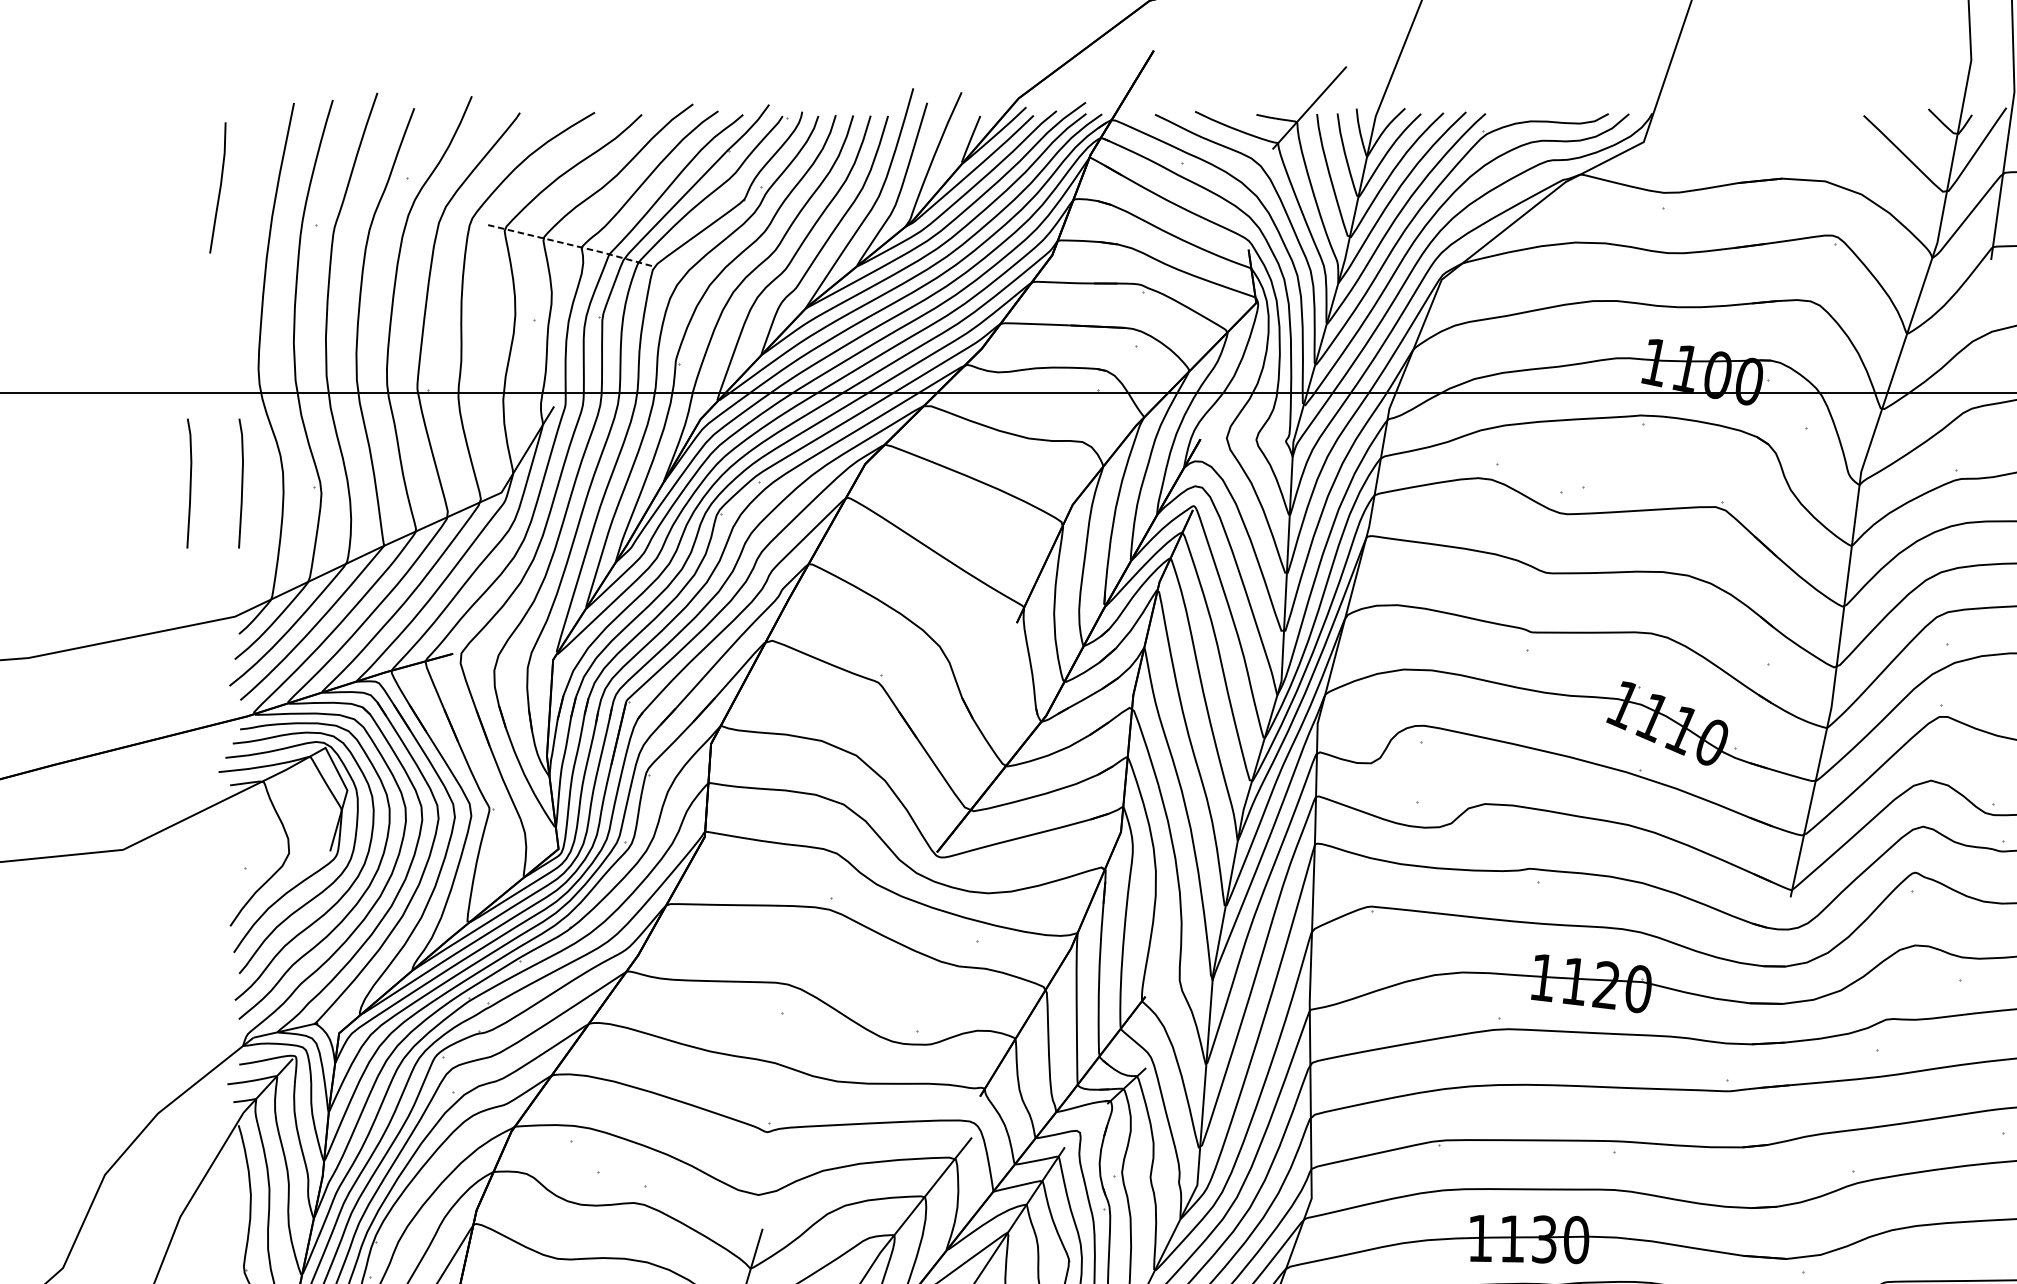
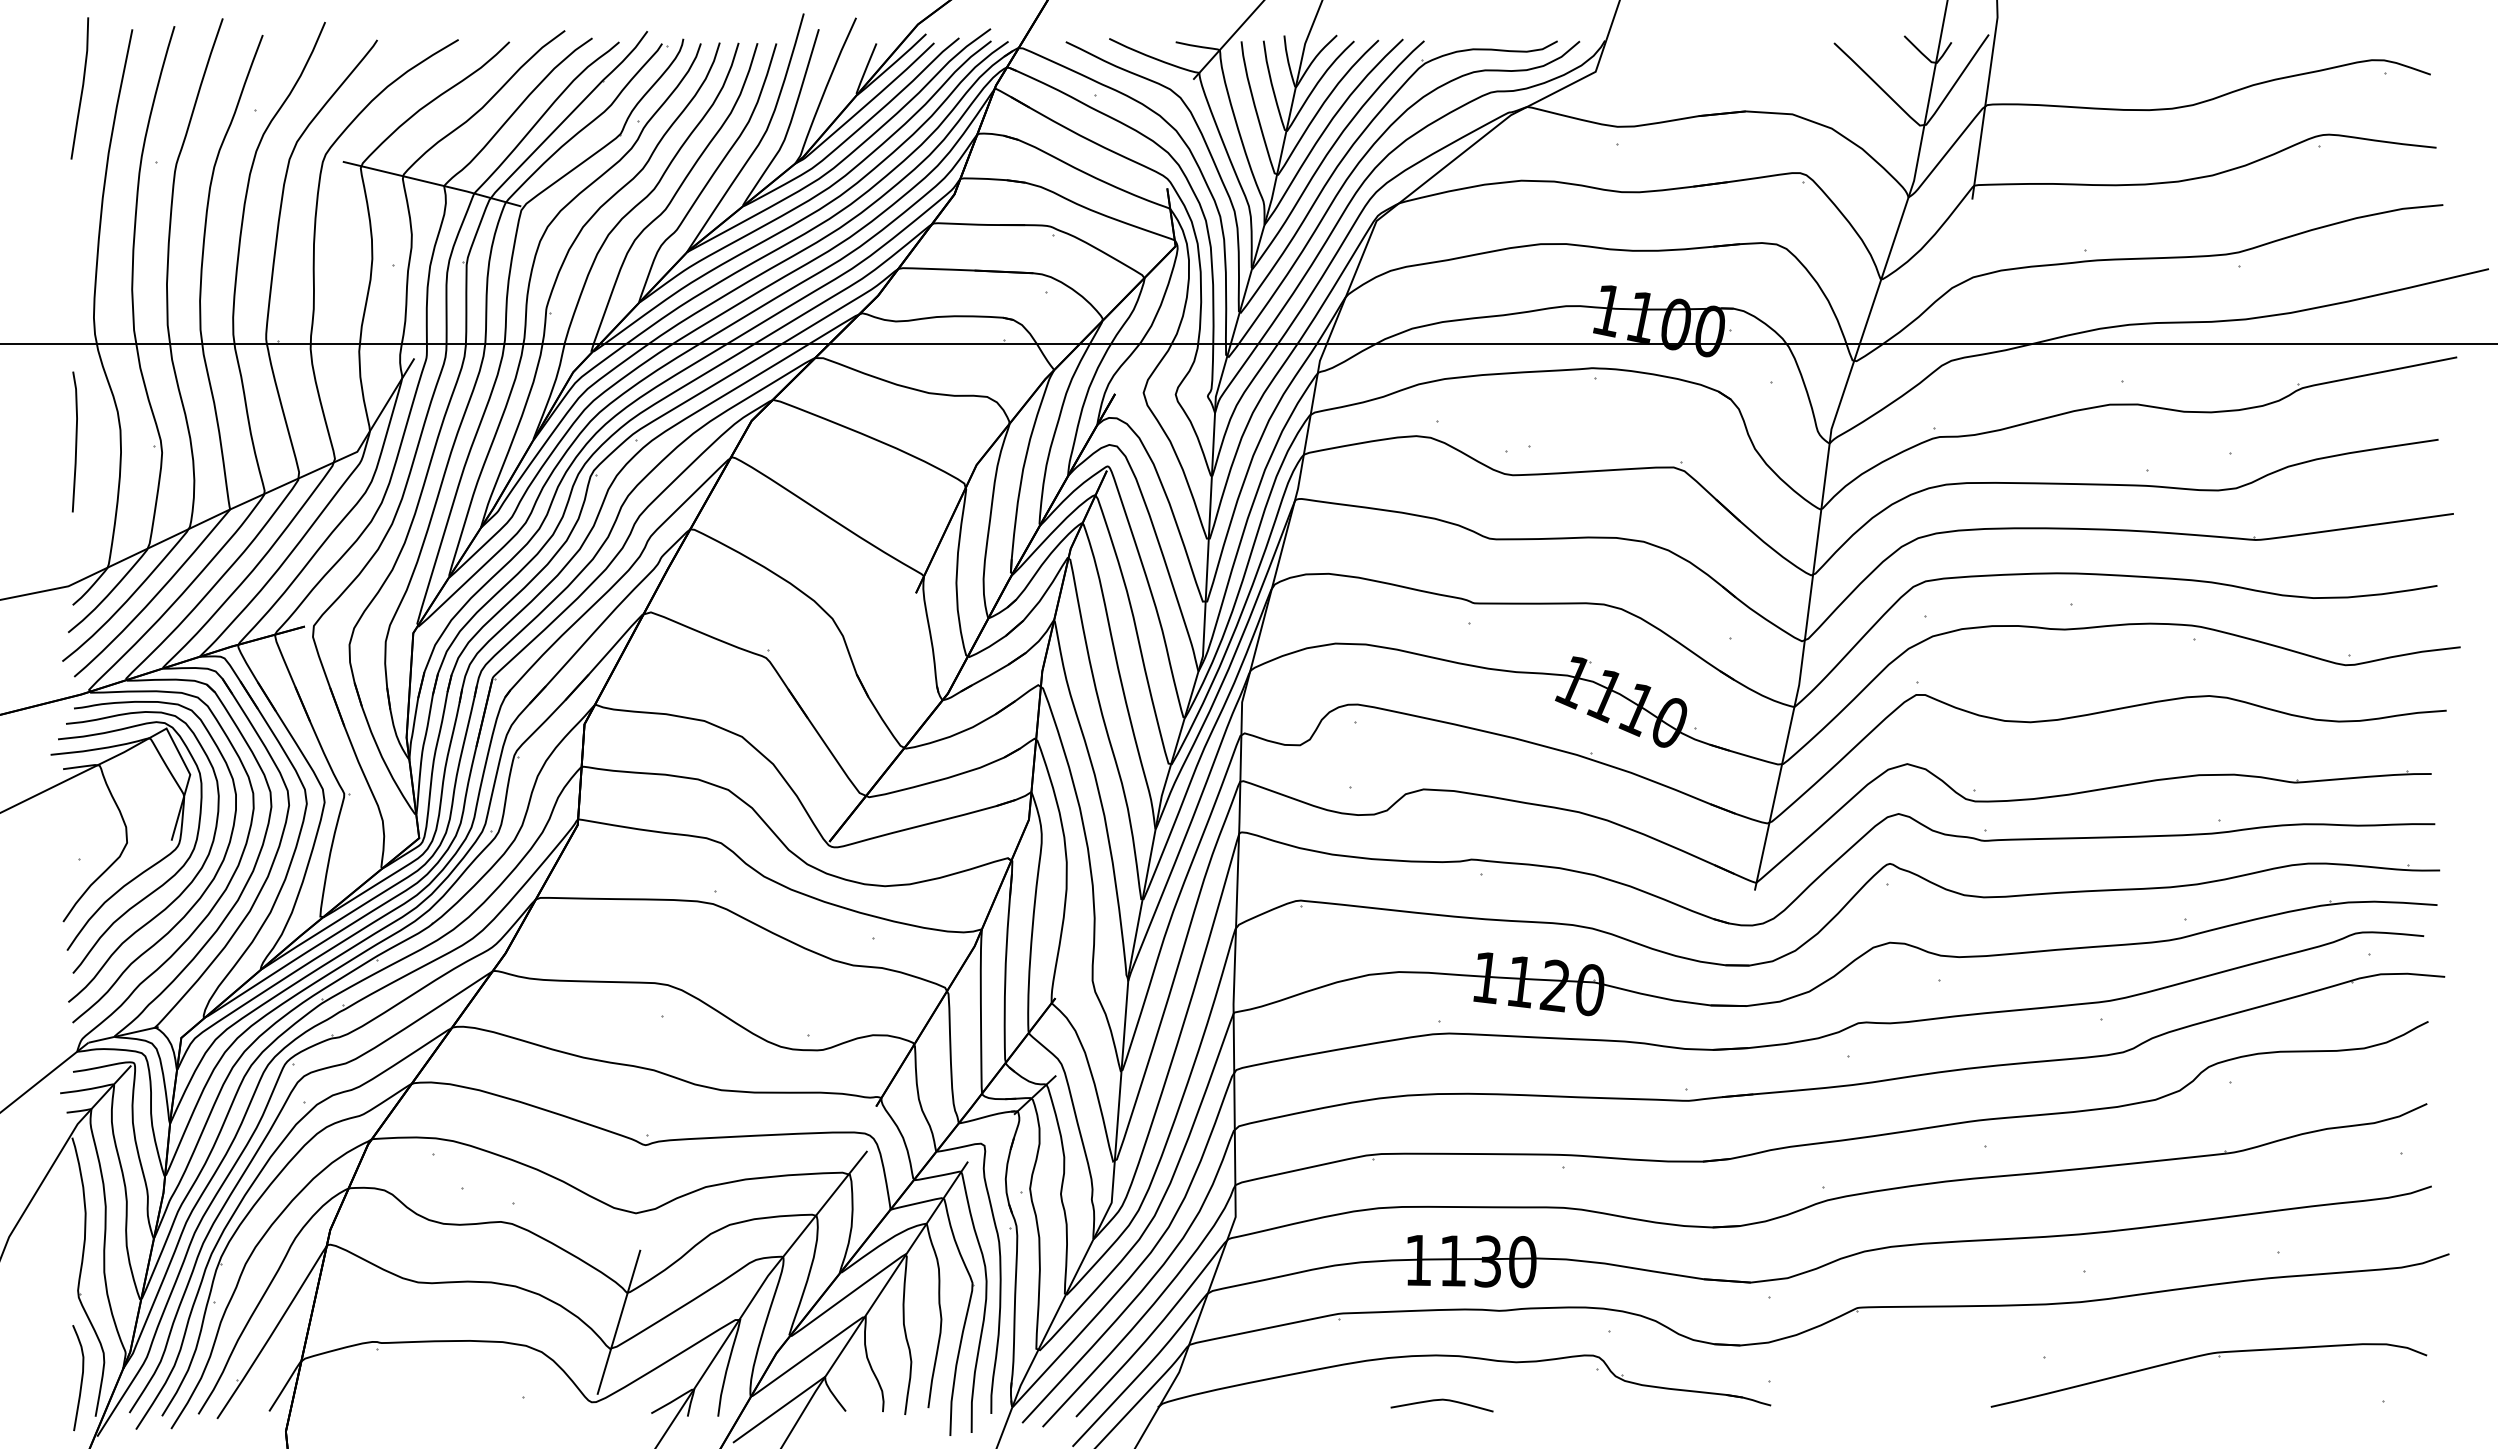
line: (219, 187) -> (81, 88), moved
line: (570, 245) -> (432, 183), dashed -> solid
line: (189, 483) -> (19, 441), removed

